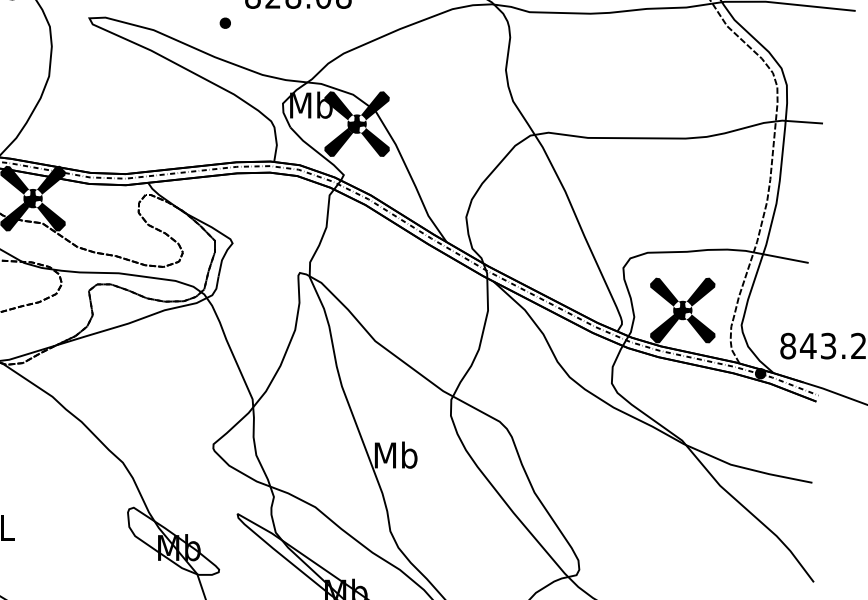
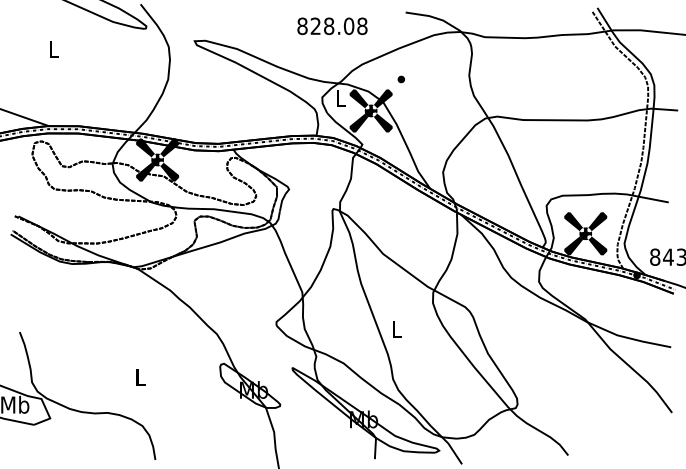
part: (224, 23) -> (400, 79), moved
text: (312, 105) -> (341, 98), Mb -> L
text: (395, 454) -> (396, 328), Mb -> L

